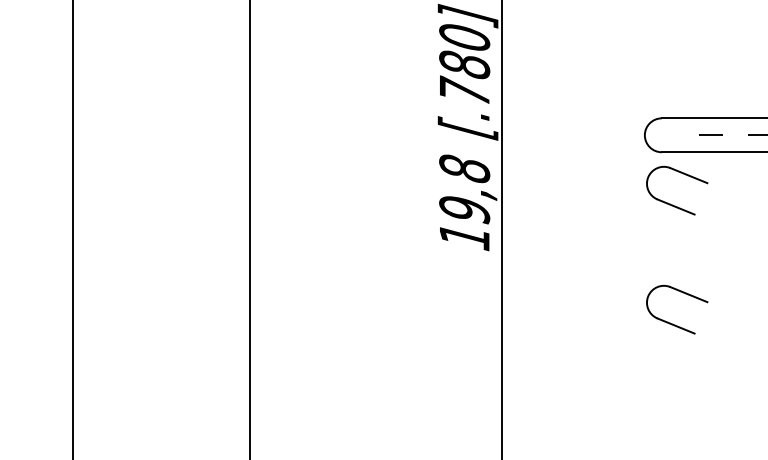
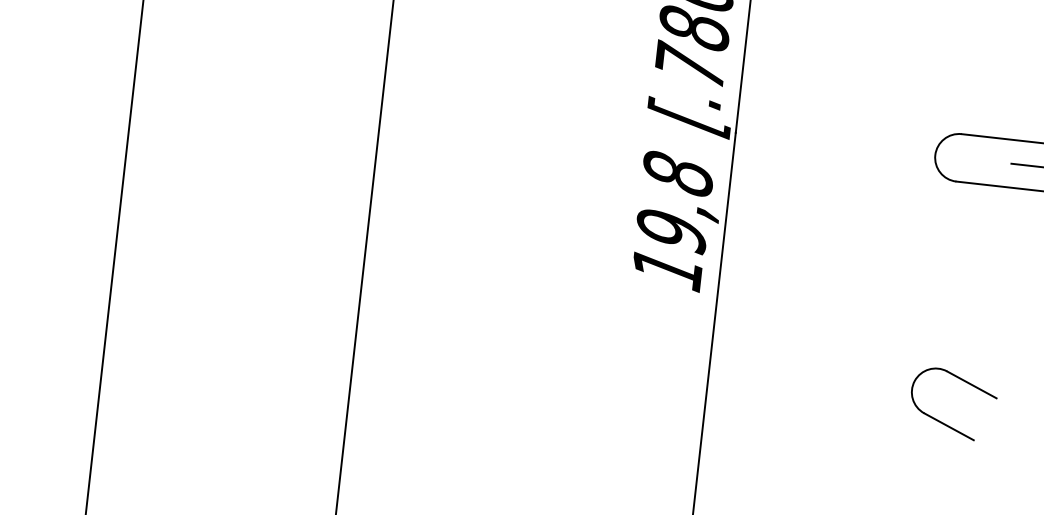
part: (670, 203) -> (960, 254), removed

